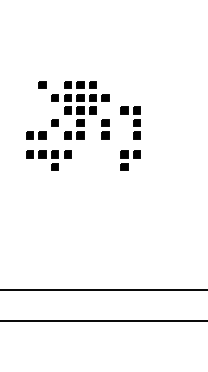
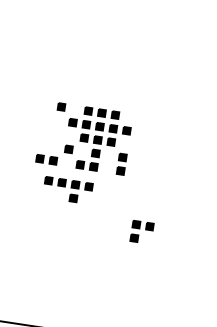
part: (130, 122) -> (149, 160), removed
part: (48, 160) -> (67, 190), moved
part: (130, 160) -> (142, 231), moved

